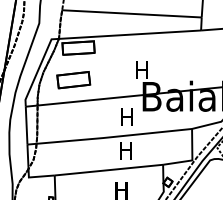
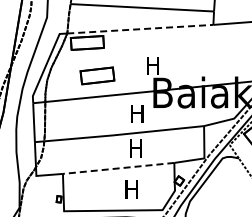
line: (130, 34) -> (140, 29), solid -> dashed
part: (73, 79) -> (97, 75), moved
line: (108, 170) -> (118, 168), solid -> dashed

